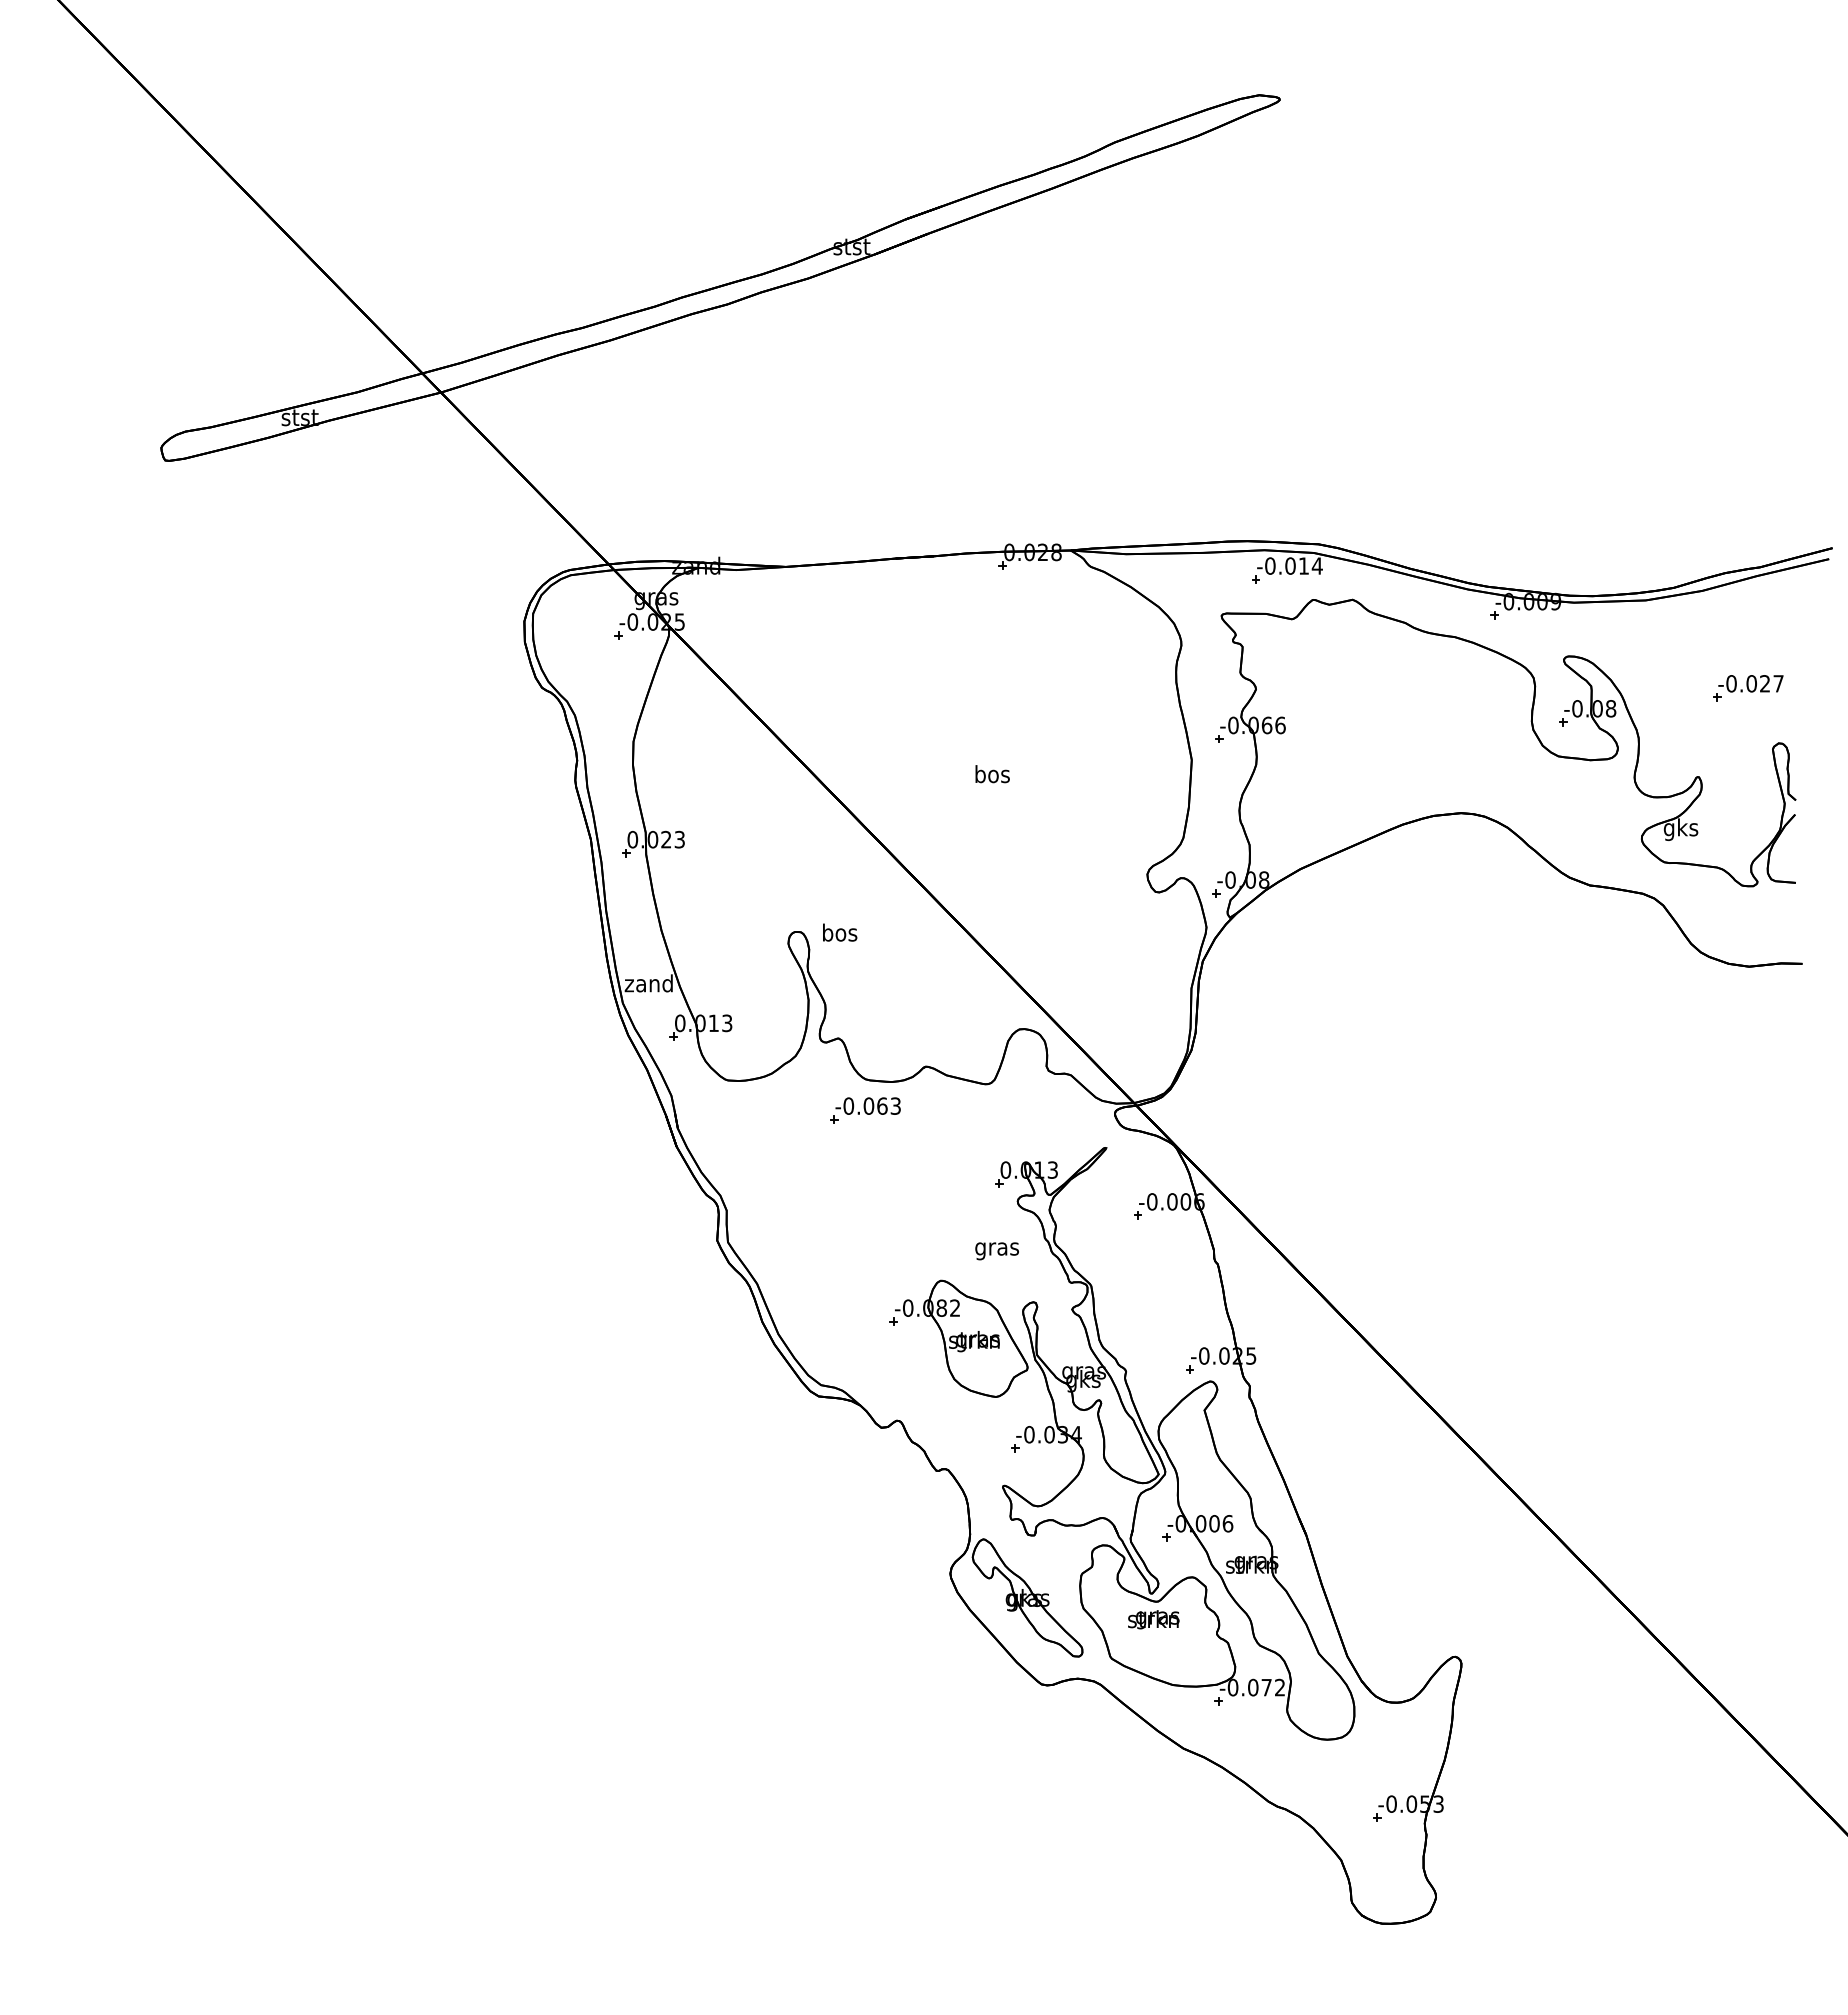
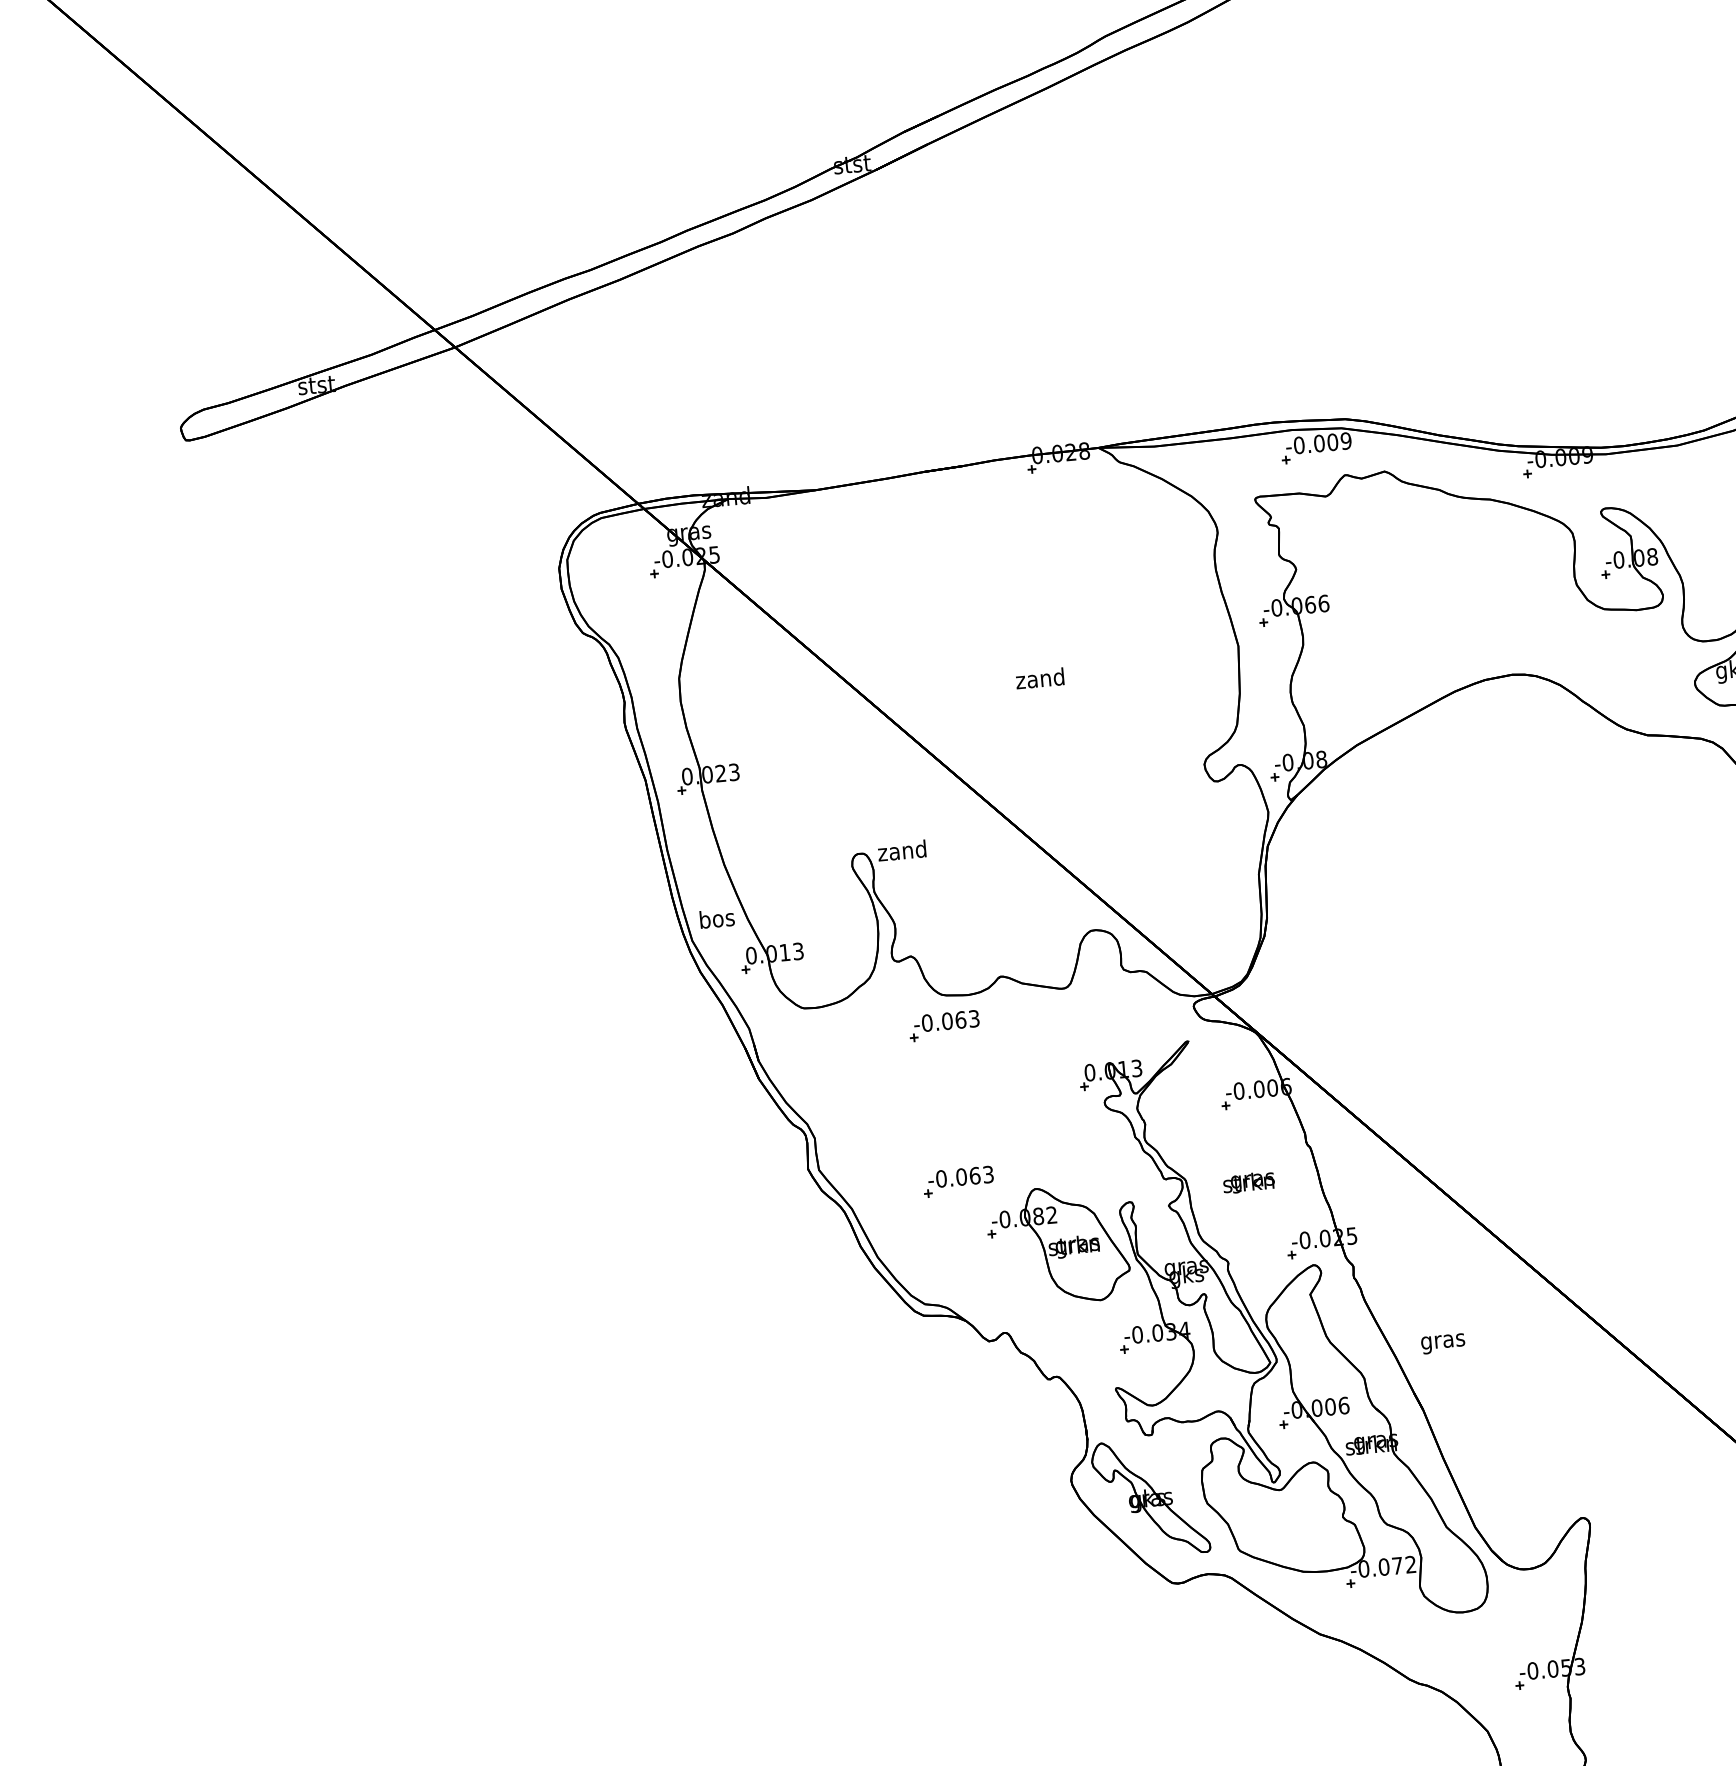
text: (1310, 565) -> (1339, 441), -0.014 -> -0.009
text: (991, 774) -> (1039, 678), bos -> zand
text: (839, 932) -> (902, 850), bos -> zand
text: (648, 983) -> (716, 918), zand -> bos
text: (996, 1251) -> (1442, 1344), moved
part: (865, 1266) -> (958, 1181), added
text: (1153, 1619) -> (1248, 1182), moved

